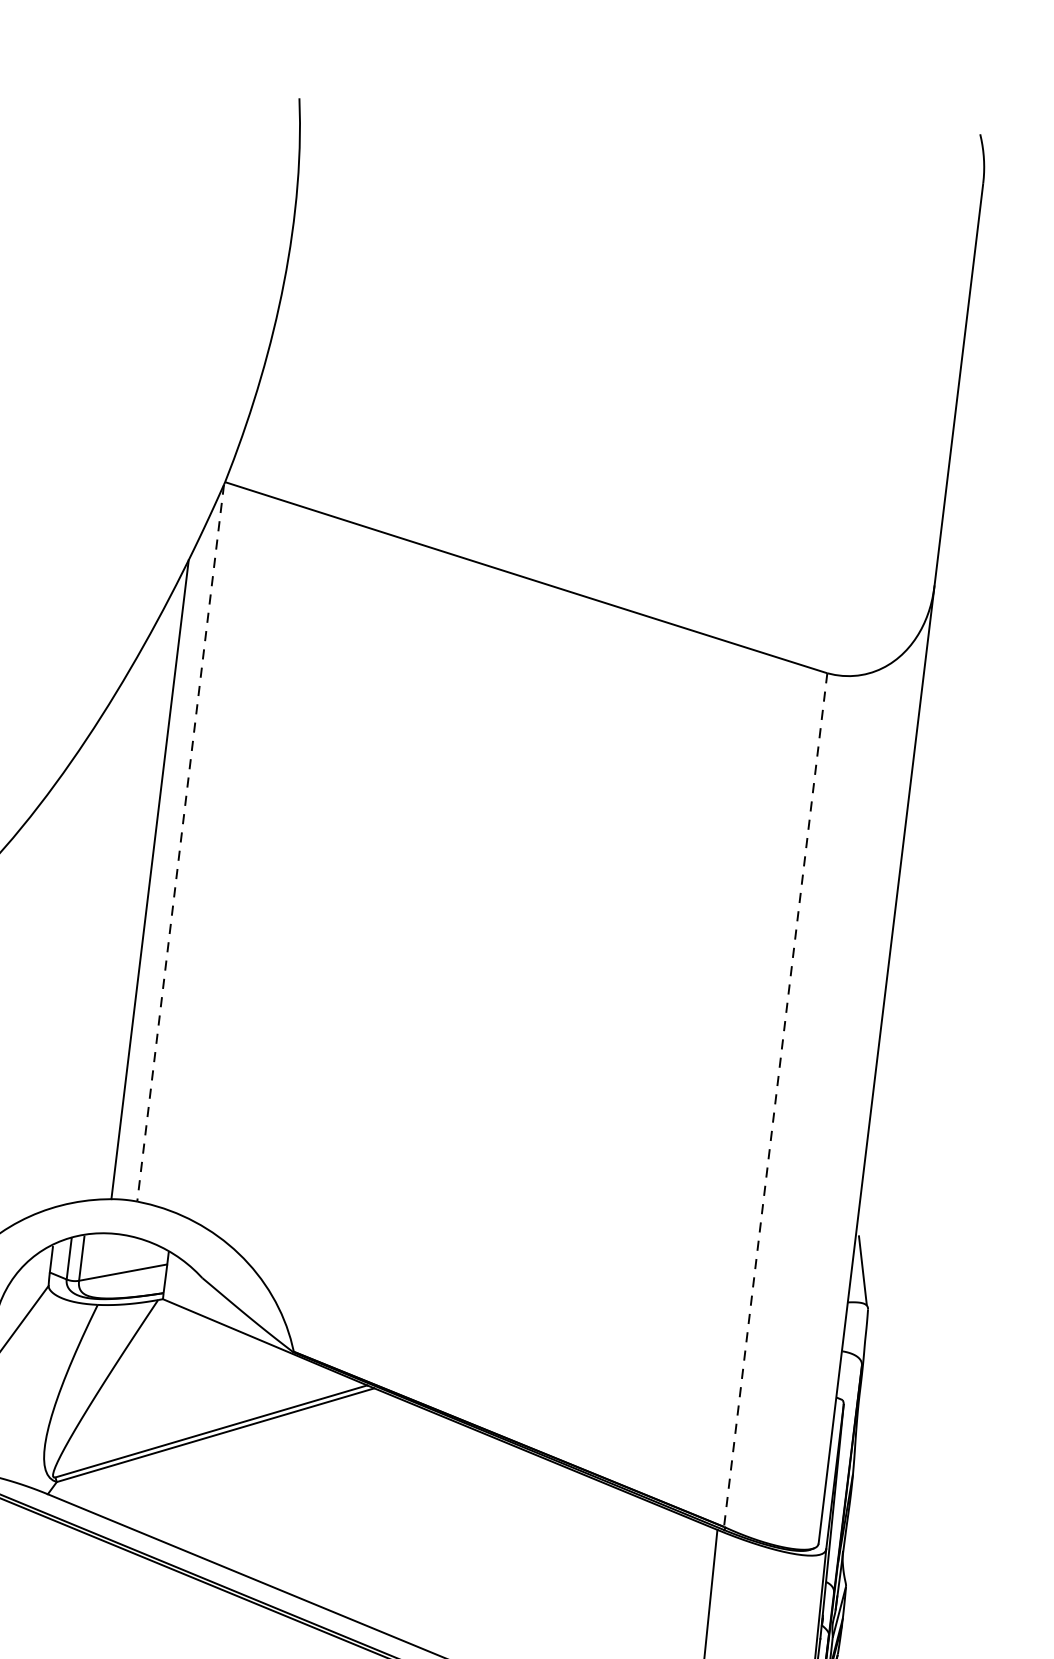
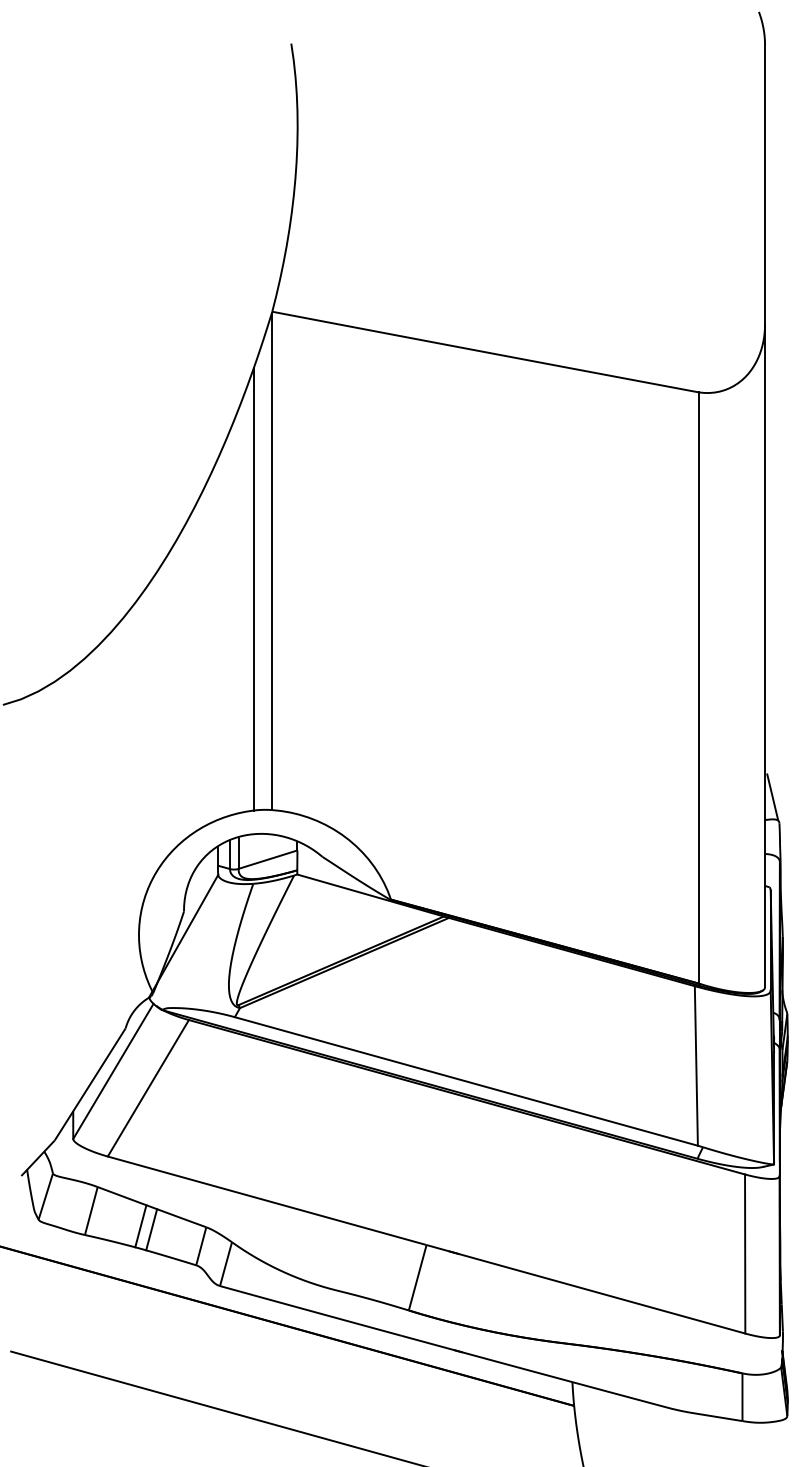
line: (180, 844) -> (271, 562), dashed -> solid
line: (776, 1100) -> (699, 688), dashed -> solid

